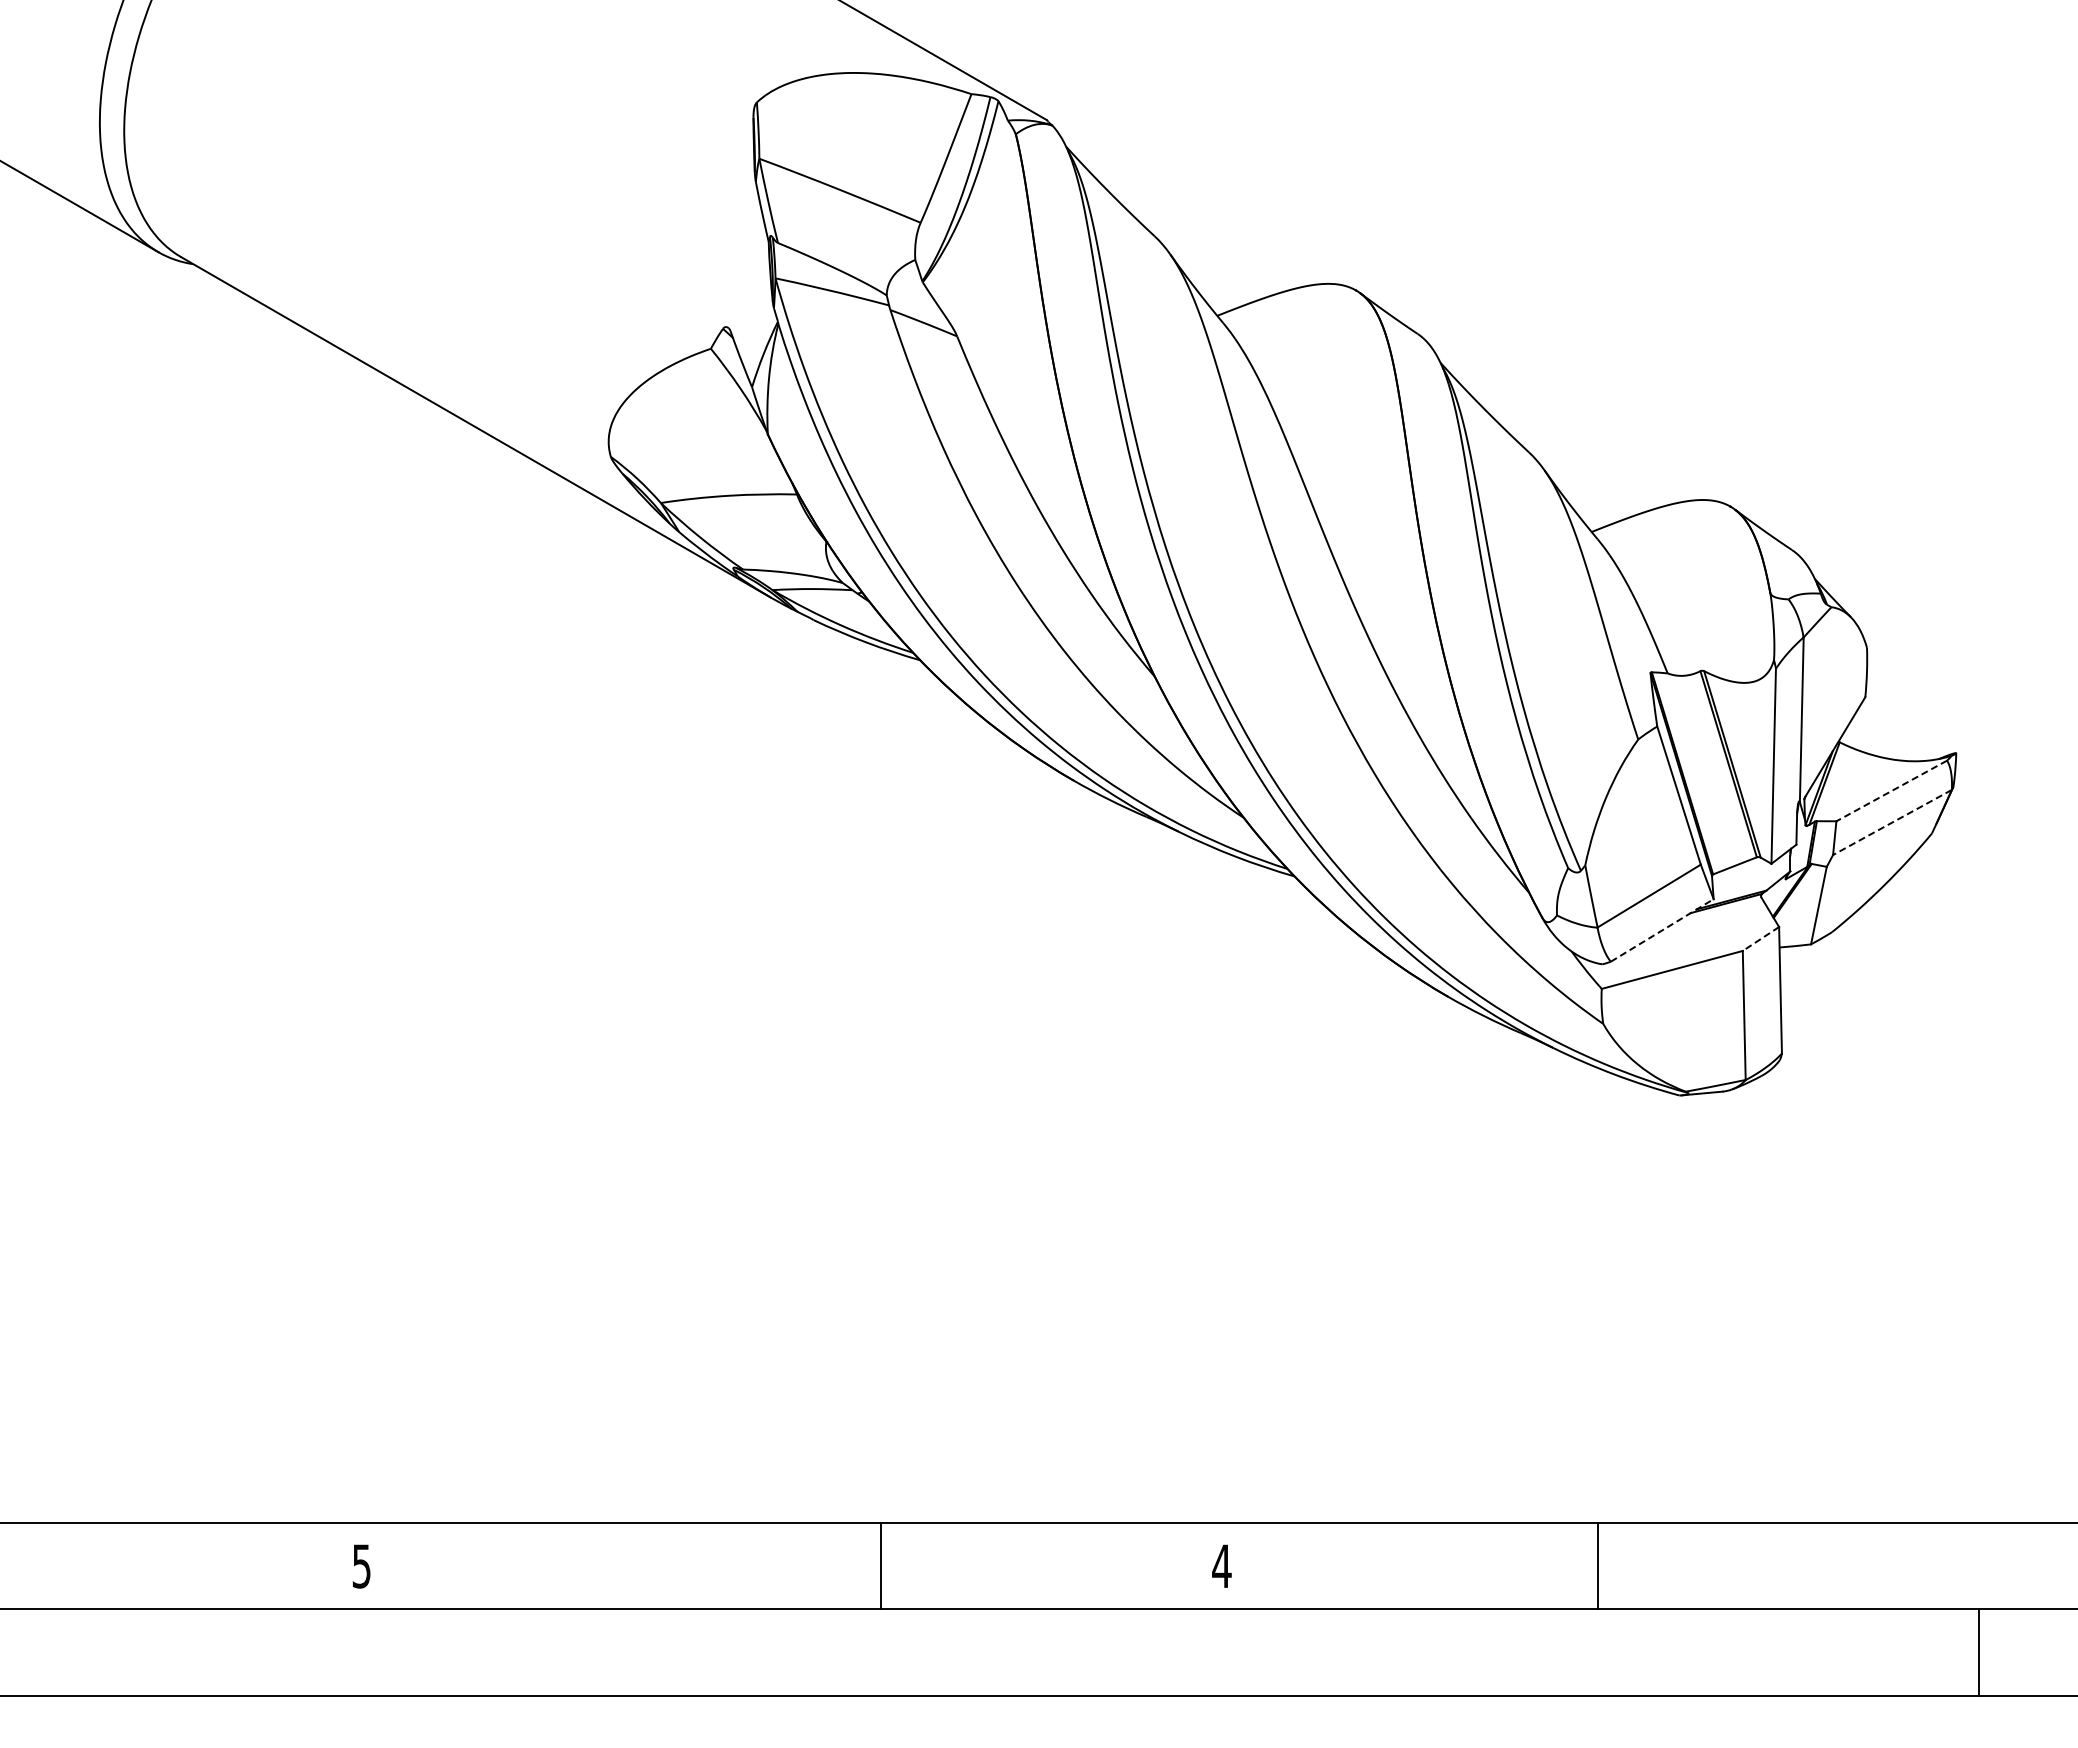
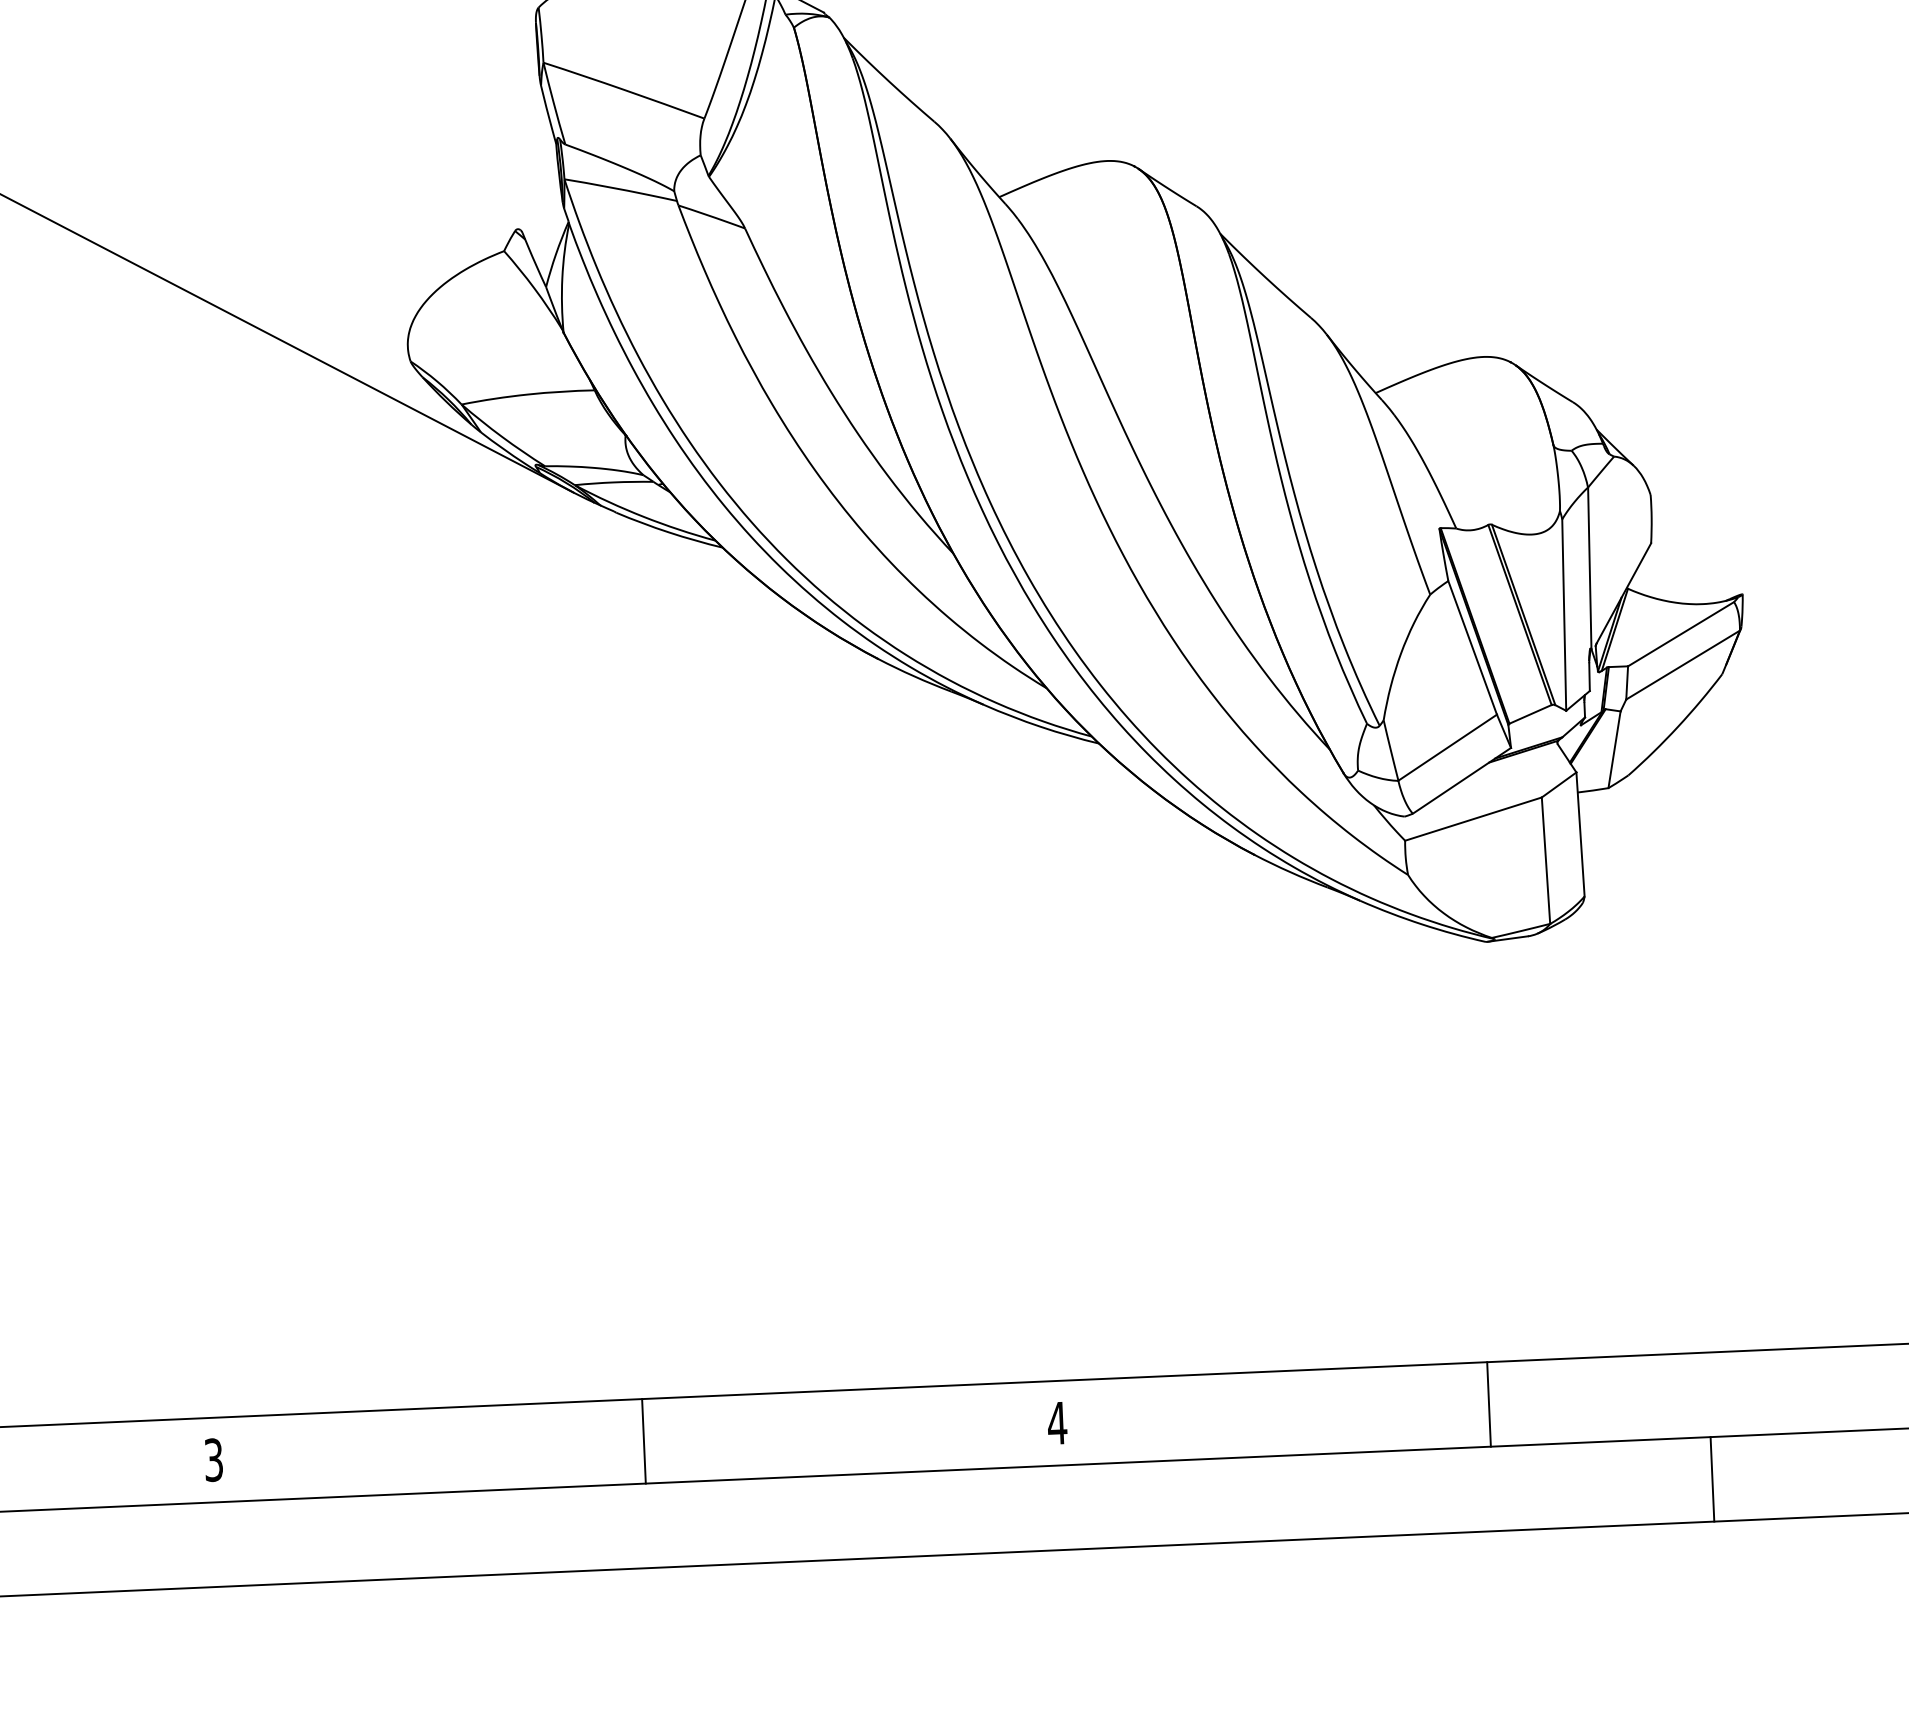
line: (1891, 791) -> (1680, 634), dashed -> solid
line: (1892, 822) -> (1683, 665), dashed -> solid
line: (1662, 930) -> (1462, 780), dashed -> solid
line: (1760, 938) -> (1558, 784), dashed -> solid
text: (361, 1565) -> (213, 1459), 5 -> 3
line: (881, 1566) -> (644, 1441), moved
line: (1598, 1566) -> (1489, 1404), moved
line: (1979, 1652) -> (1712, 1479), moved

